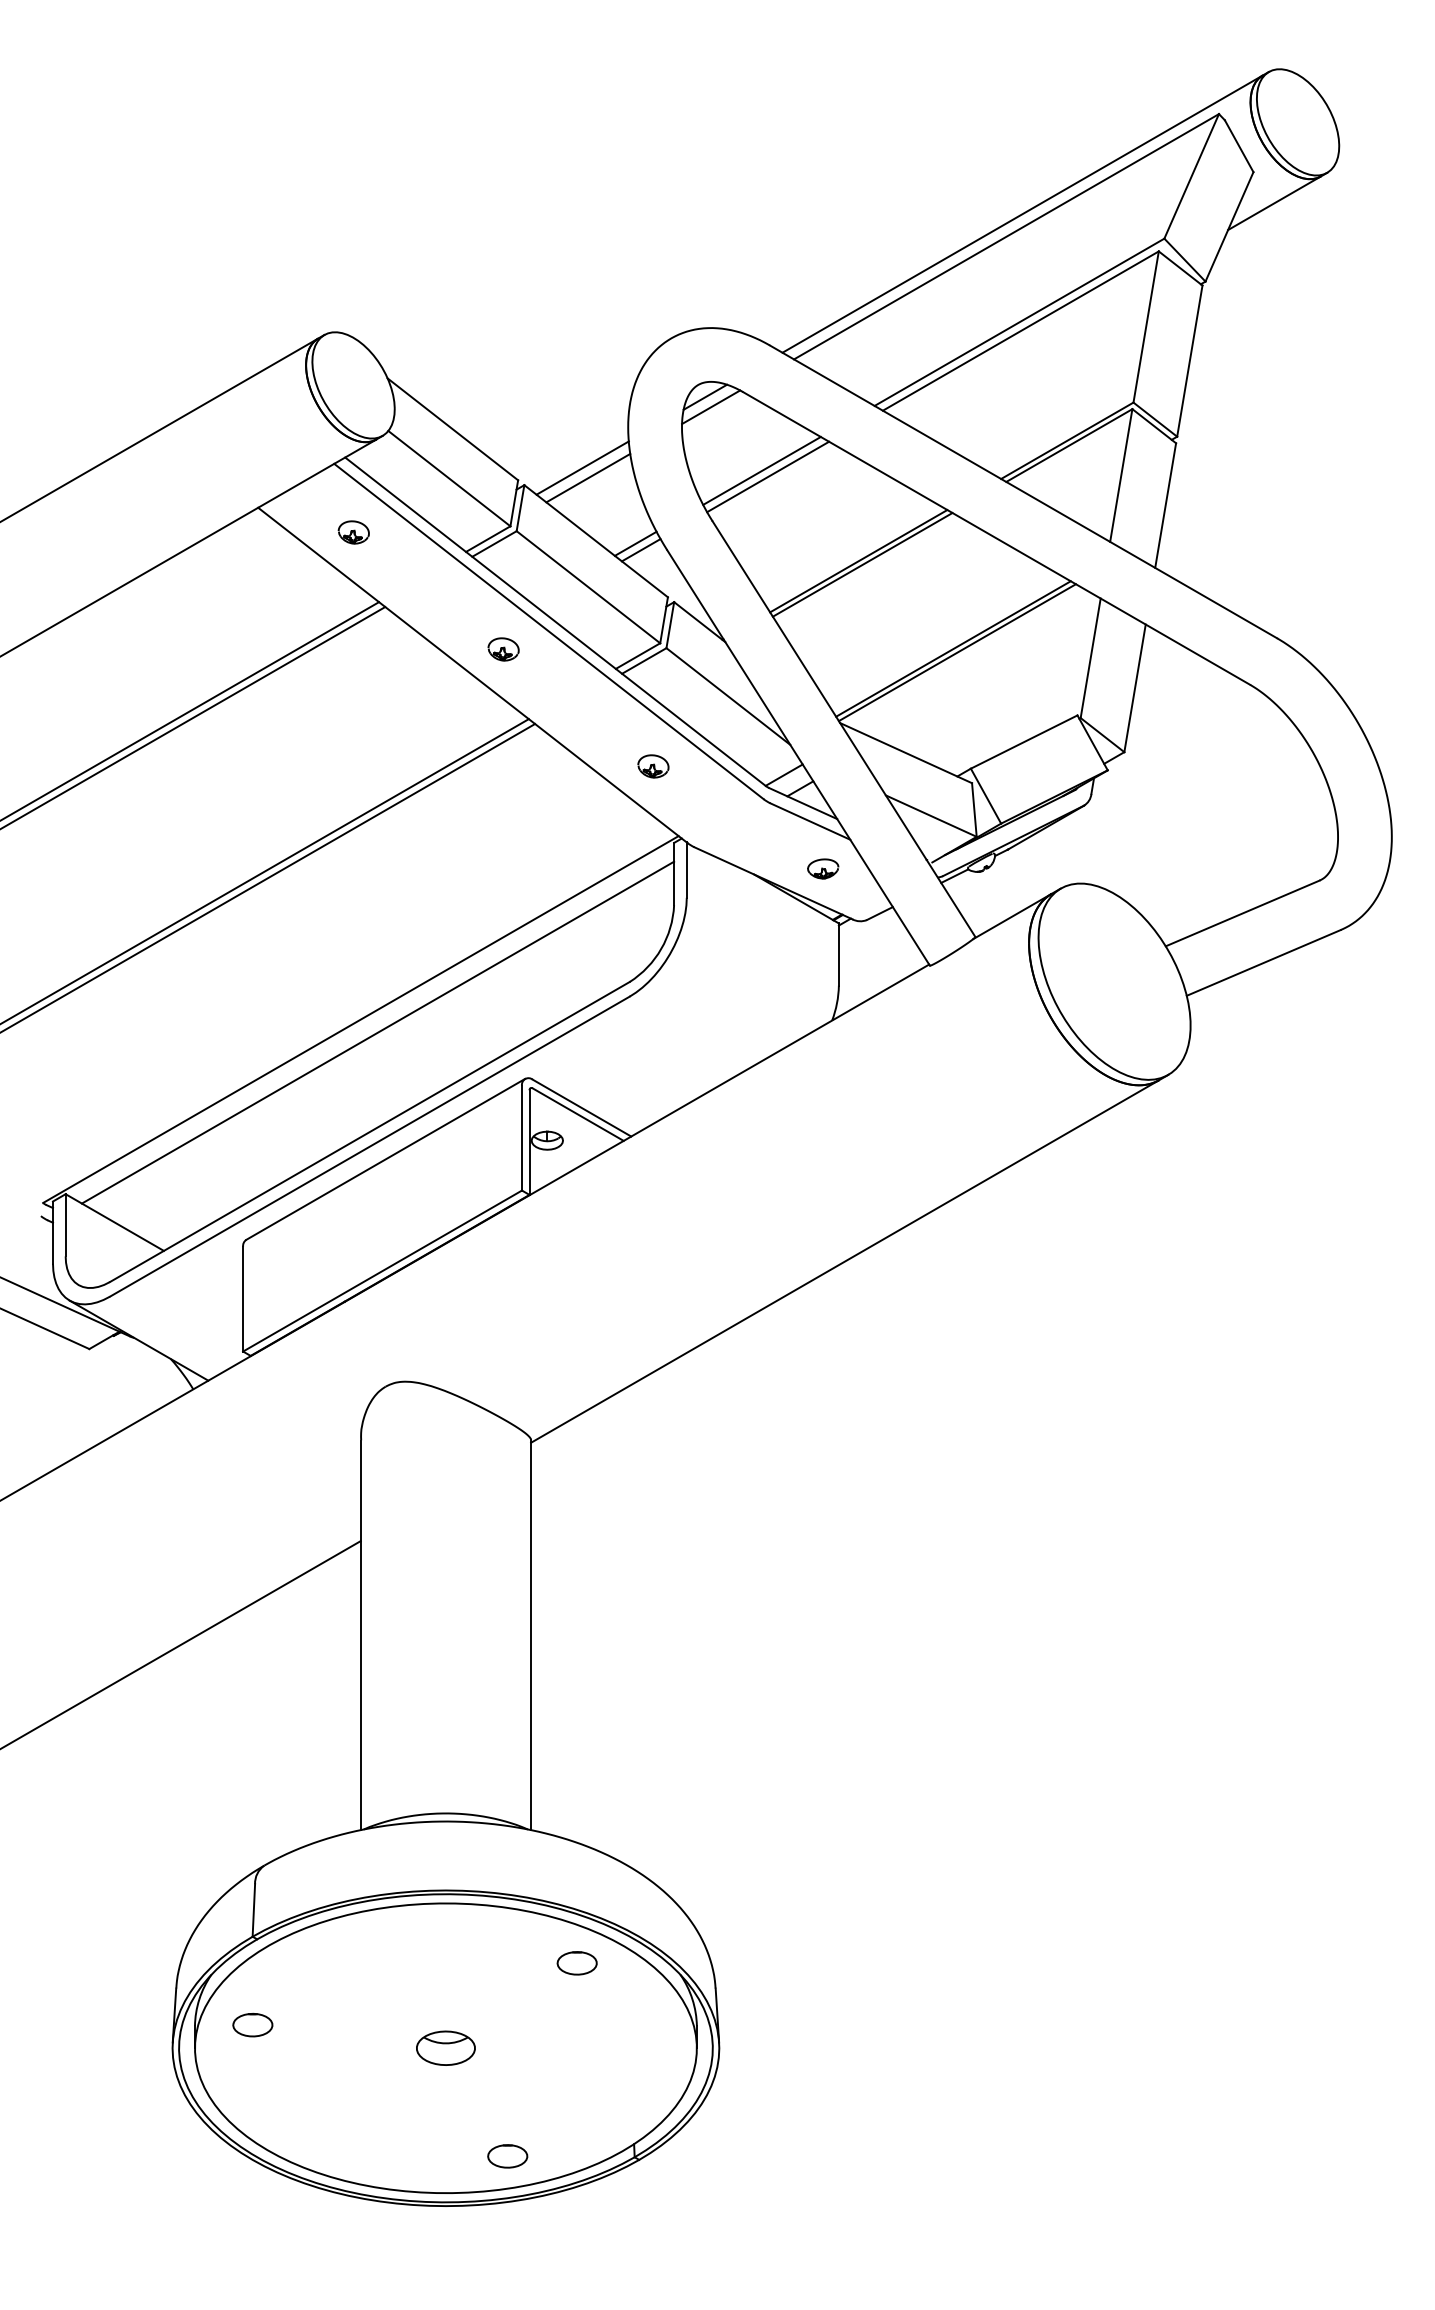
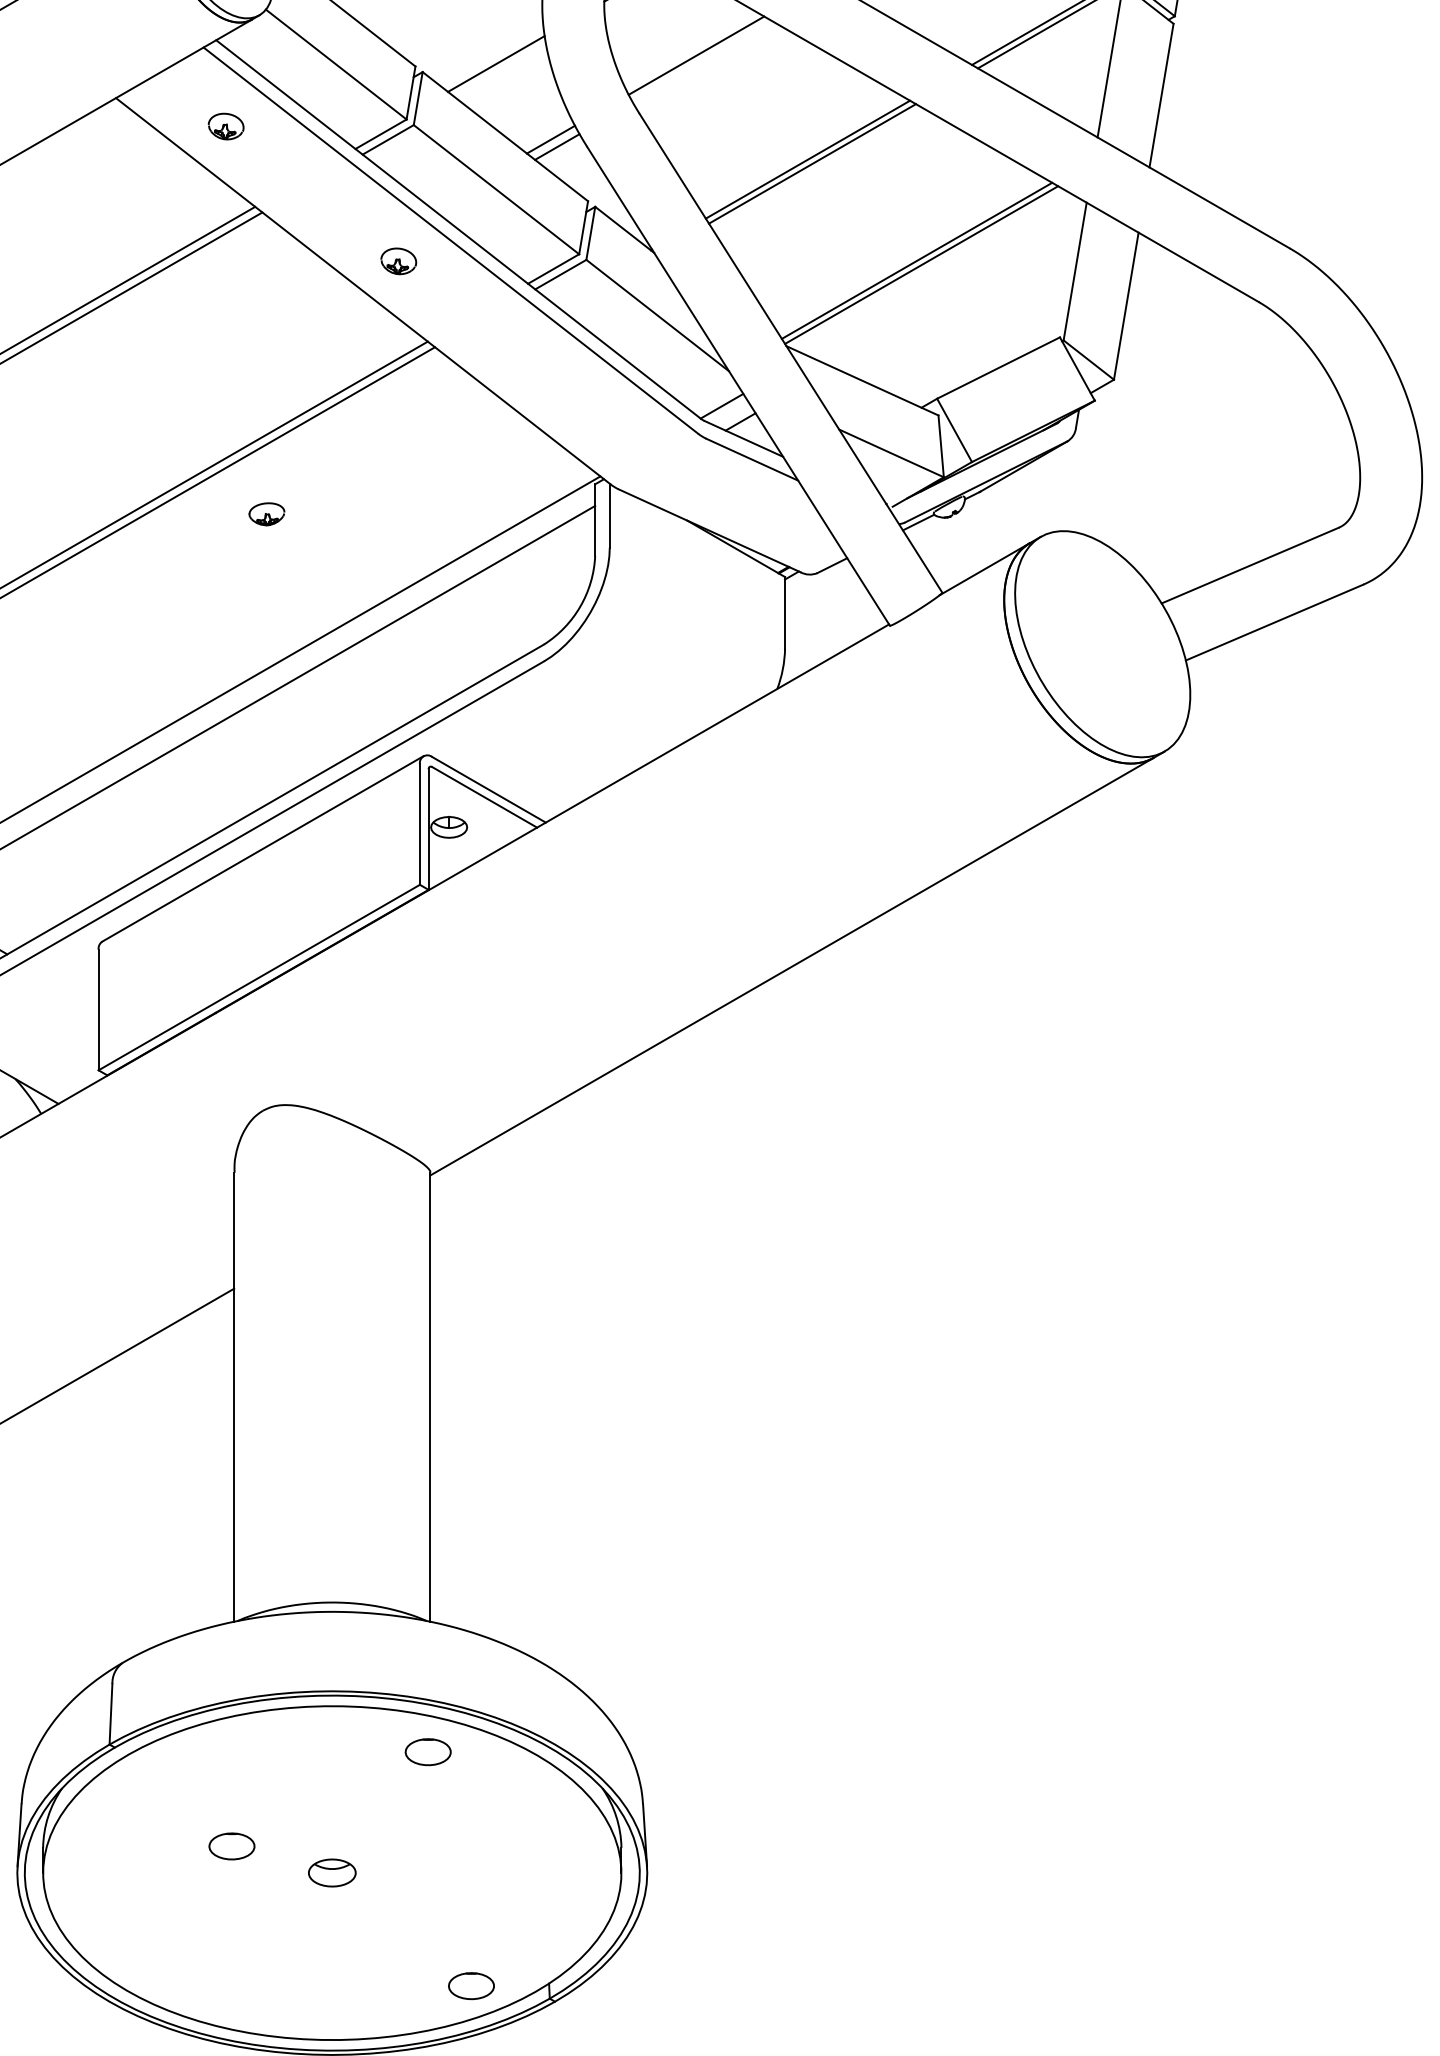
line: (582, 467) -> (489, 51), removed
line: (768, 476) -> (703, 62), removed
part: (653, 766) -> (571, 396), removed
part: (823, 868) -> (267, 513), moved
part: (576, 1963) -> (427, 1752), moved
part: (252, 2024) -> (231, 1845), moved
part: (445, 2047) -> (331, 1872), size x0.7
part: (507, 2156) -> (471, 1986), moved

